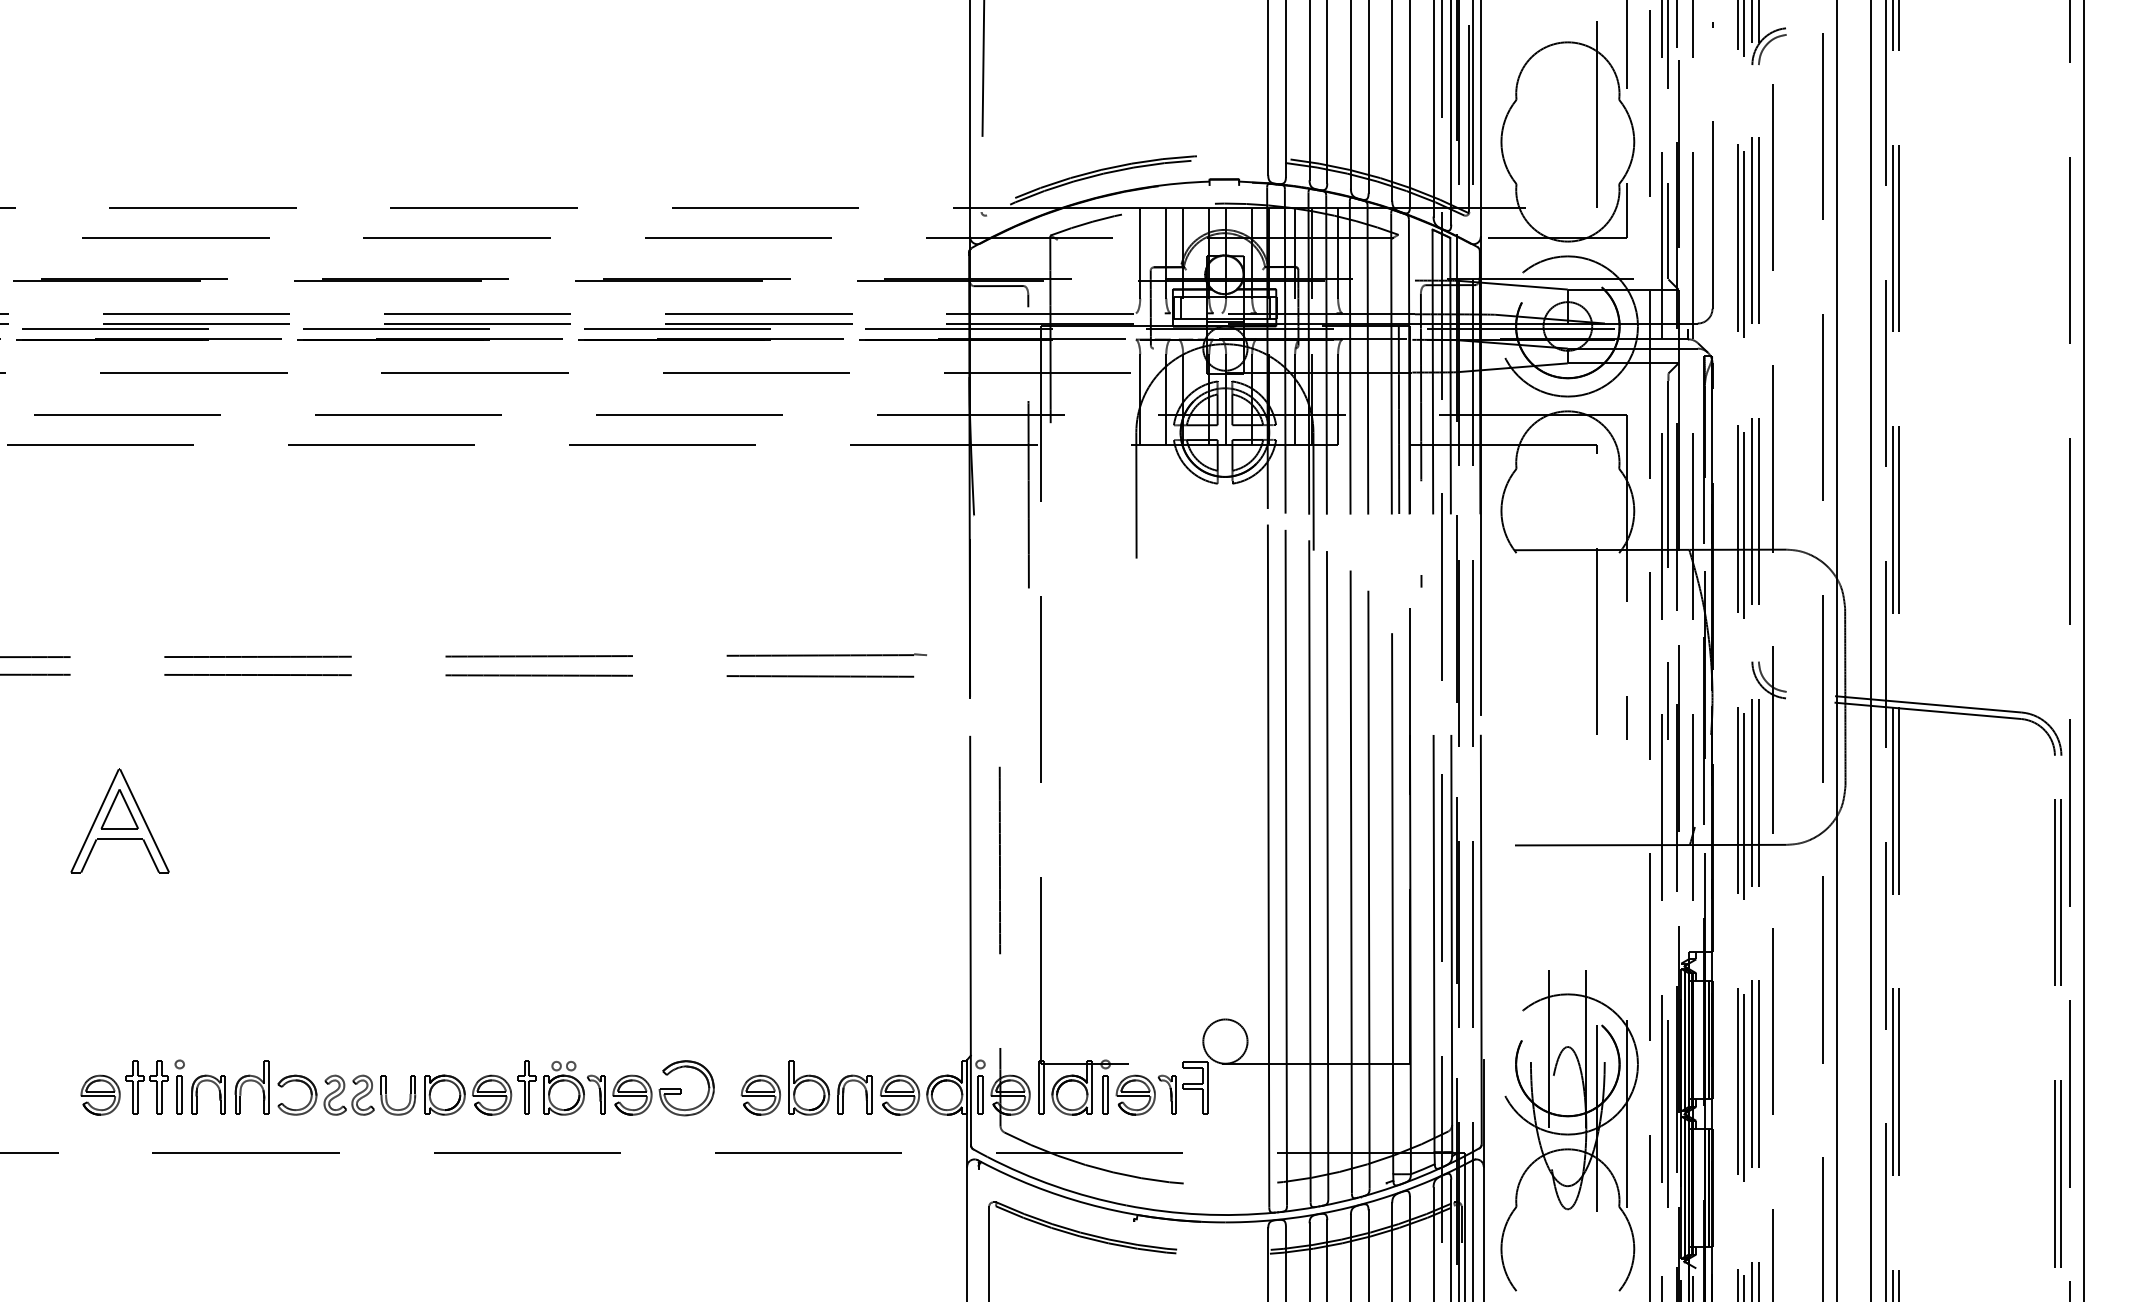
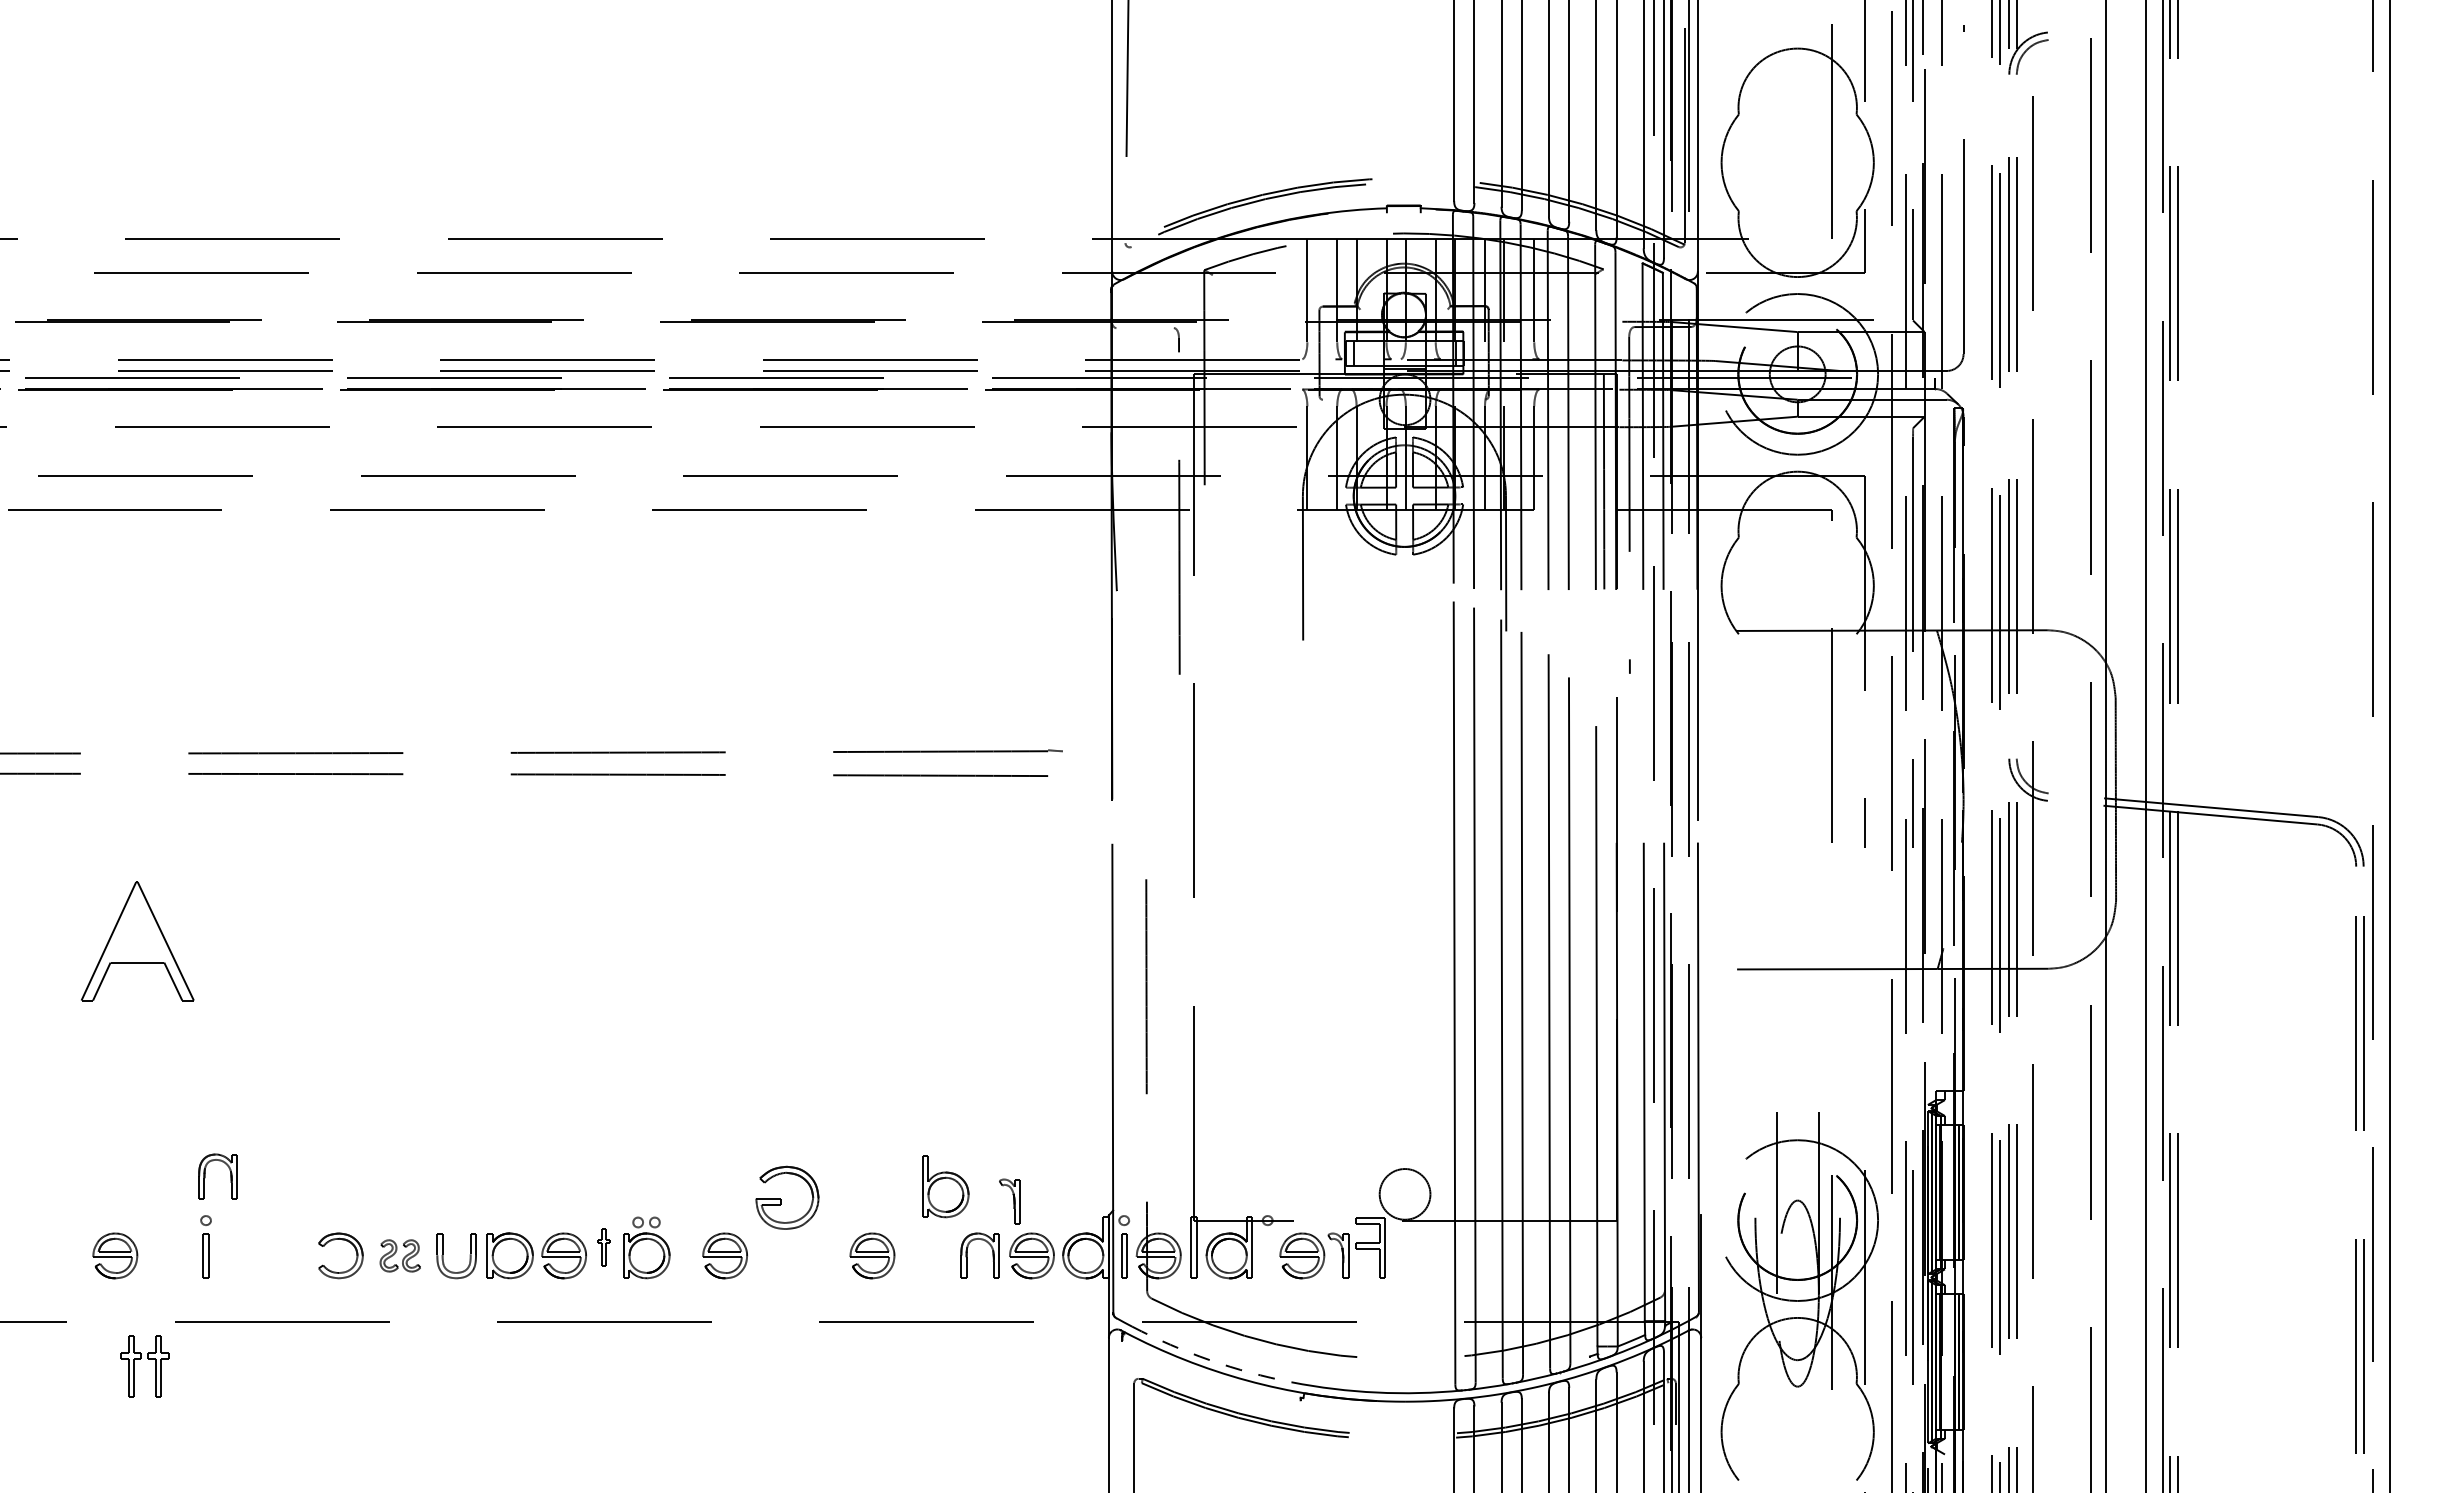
line: (998, 286) -> (1144, 328), removed
part: (119, 808) -> (137, 927), removed
part: (143, 1081) -> (140, 1359), moved
part: (253, 1081) -> (290, 1240), removed
part: (526, 1087) -> (603, 1247), size x0.6
part: (808, 1087) -> (945, 1186), moved
part: (681, 1089) -> (781, 1199), moved
part: (197, 1094) -> (205, 1176), moved
part: (349, 1094) -> (400, 1255), size x0.7
part: (596, 1094) -> (1009, 1201), moved
part: (1105, 1094) -> (1267, 1255), removed
arc: (1054, 1186) -> (1209, 1360), solid -> dashed

